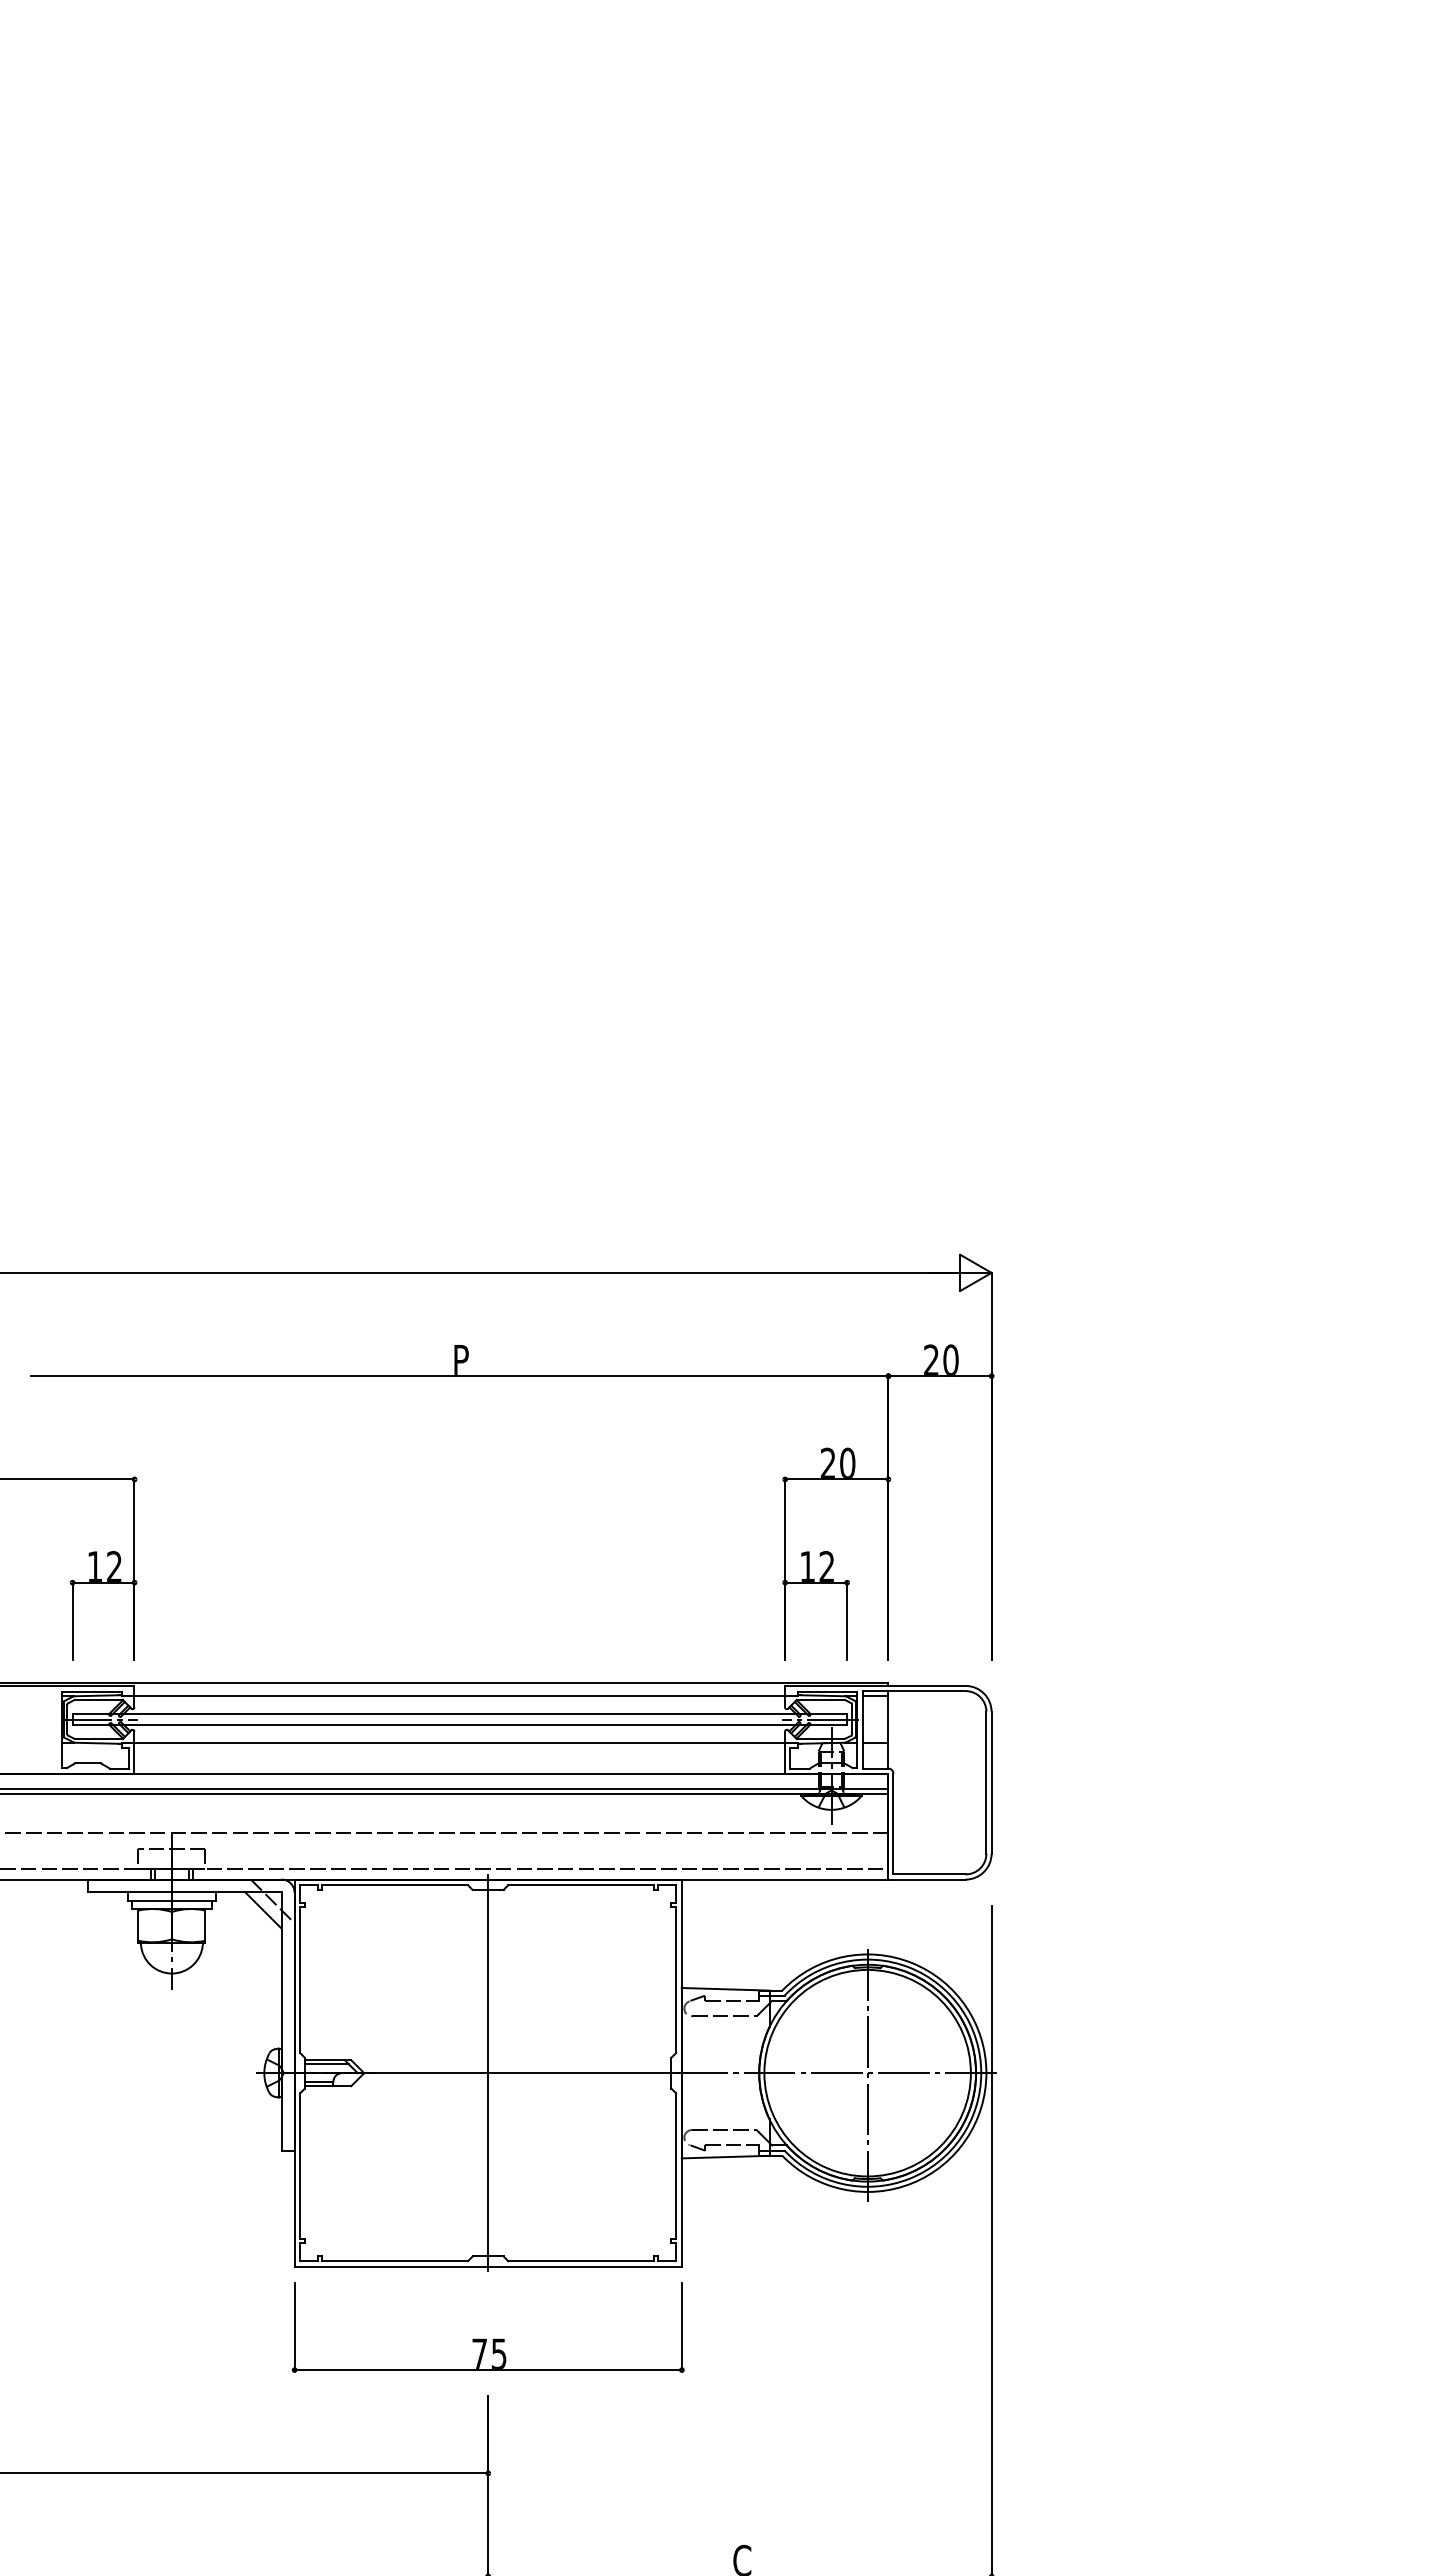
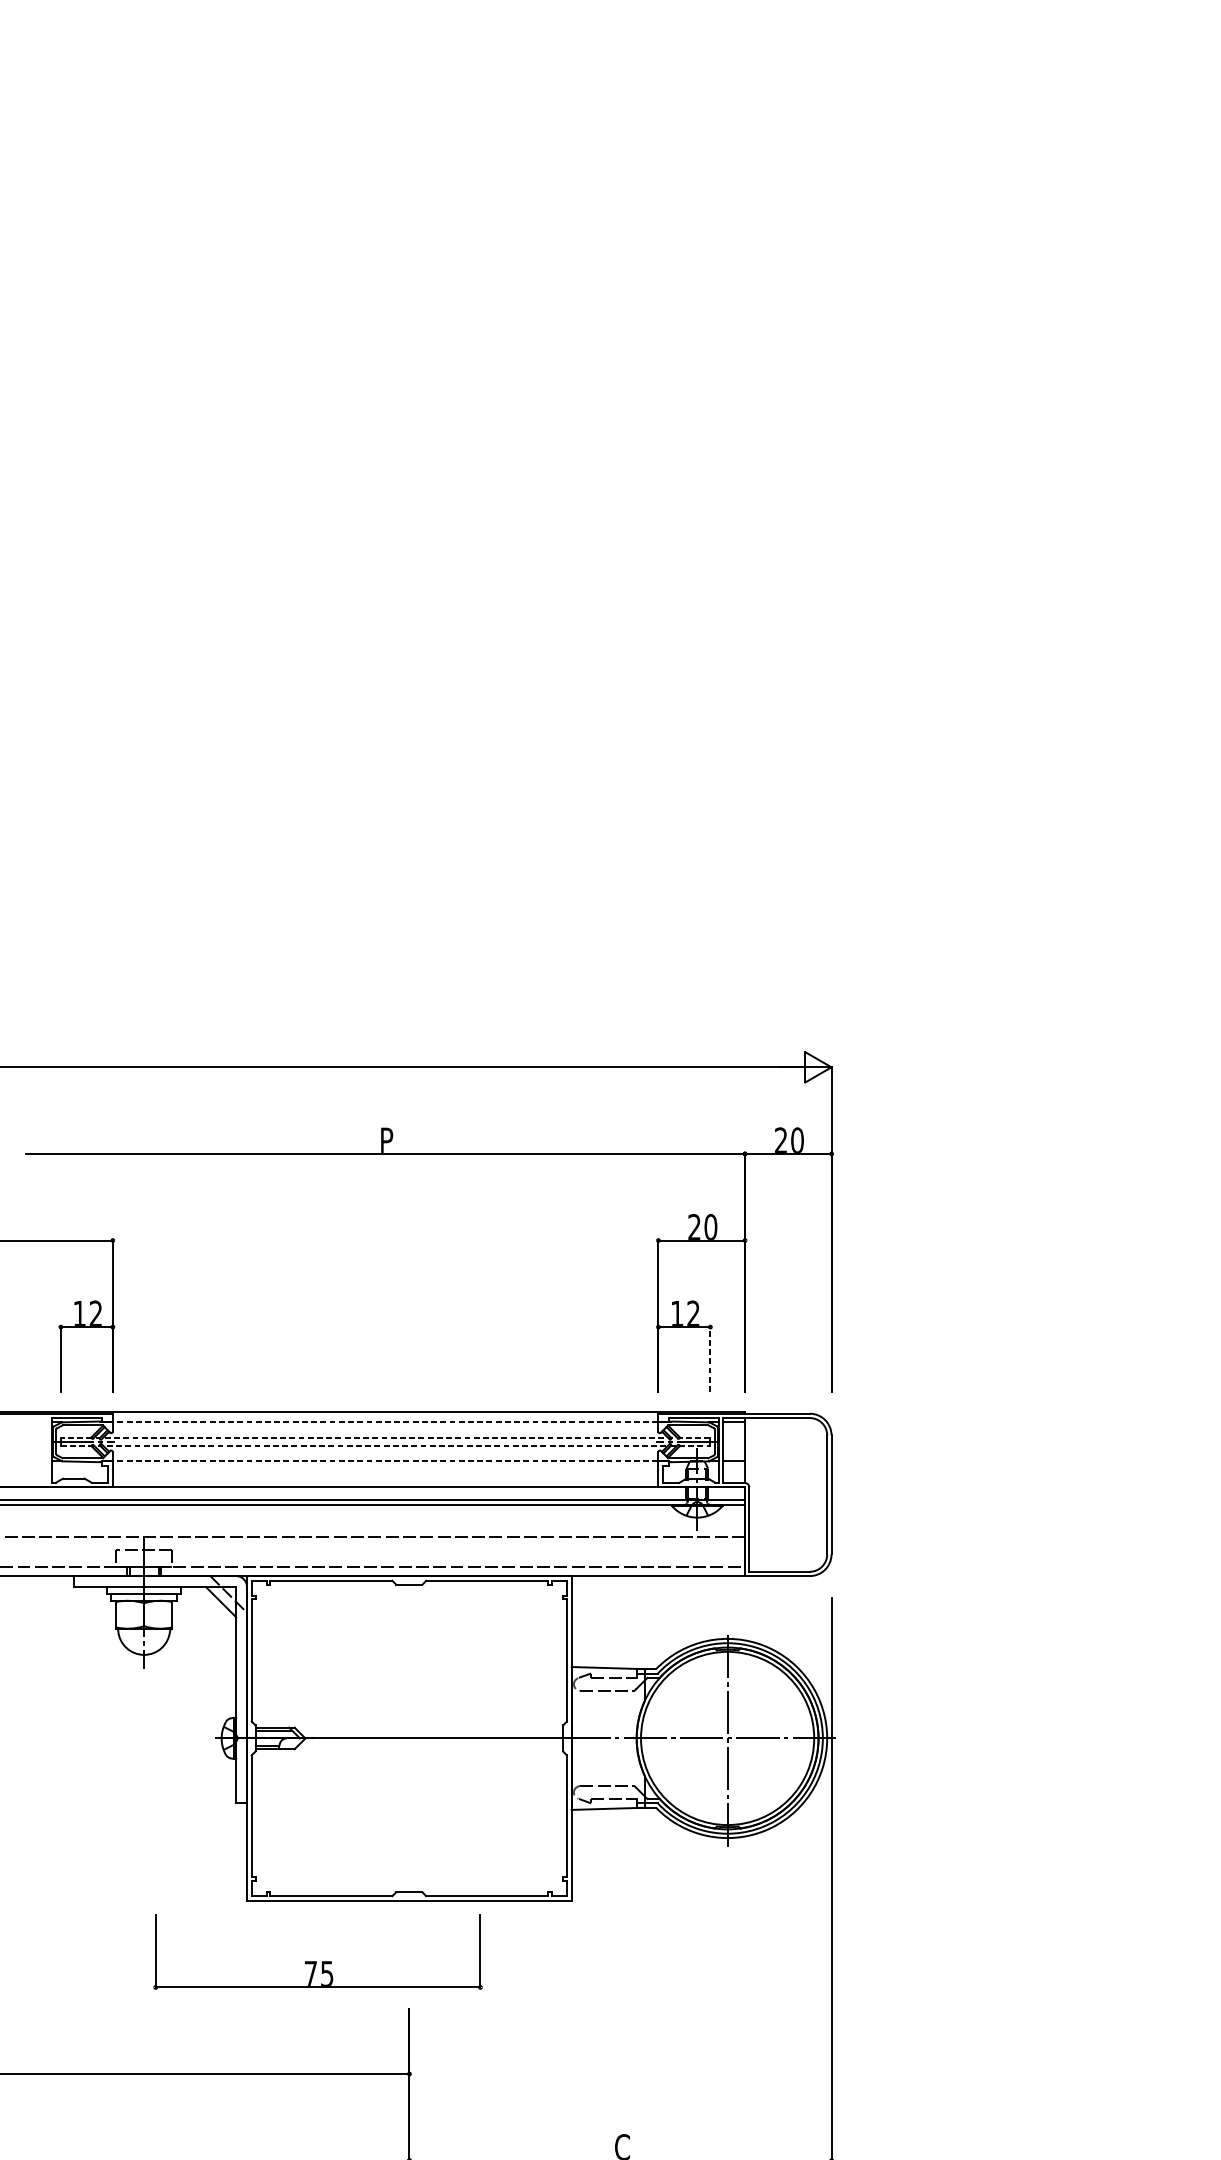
line: (847, 1621) -> (710, 1359), solid -> dashed
line: (459, 1696) -> (385, 1422), solid -> dashed
line: (459, 1714) -> (385, 1437), solid -> dashed
line: (460, 1724) -> (386, 1446), solid -> dashed
line: (459, 1742) -> (385, 1461), solid -> dashed
line: (488, 2072) -> (409, 1737), removed
part: (486, 2338) -> (316, 1960), moved

